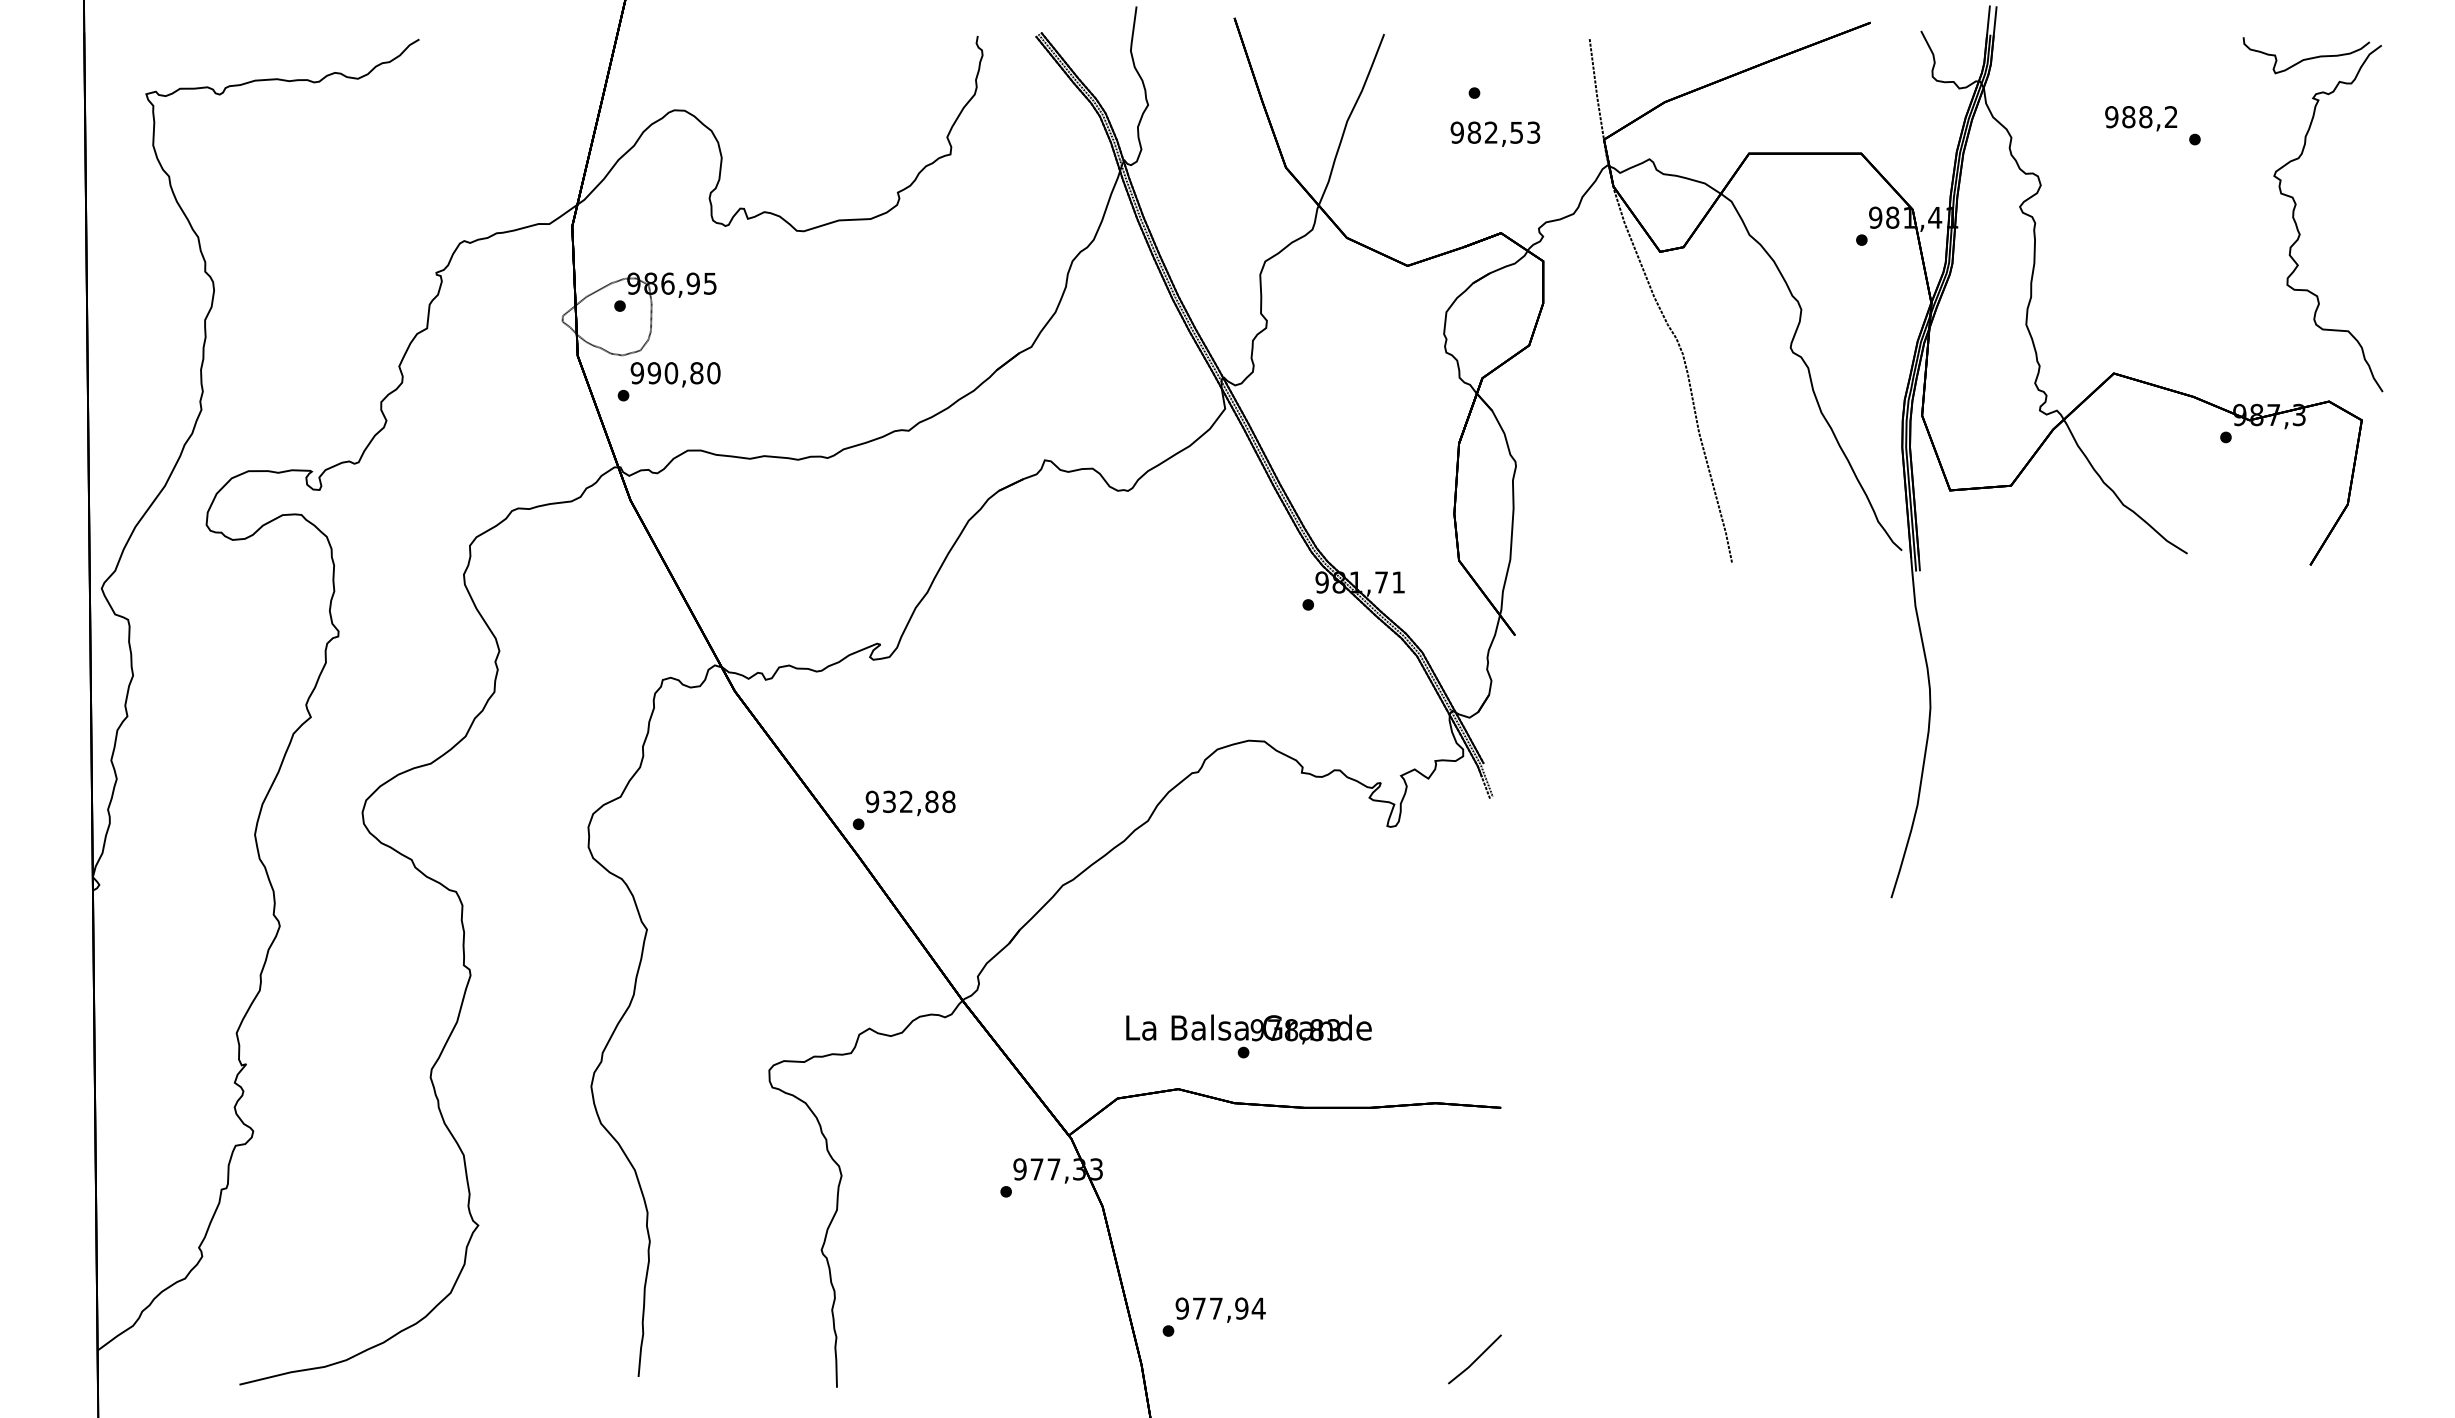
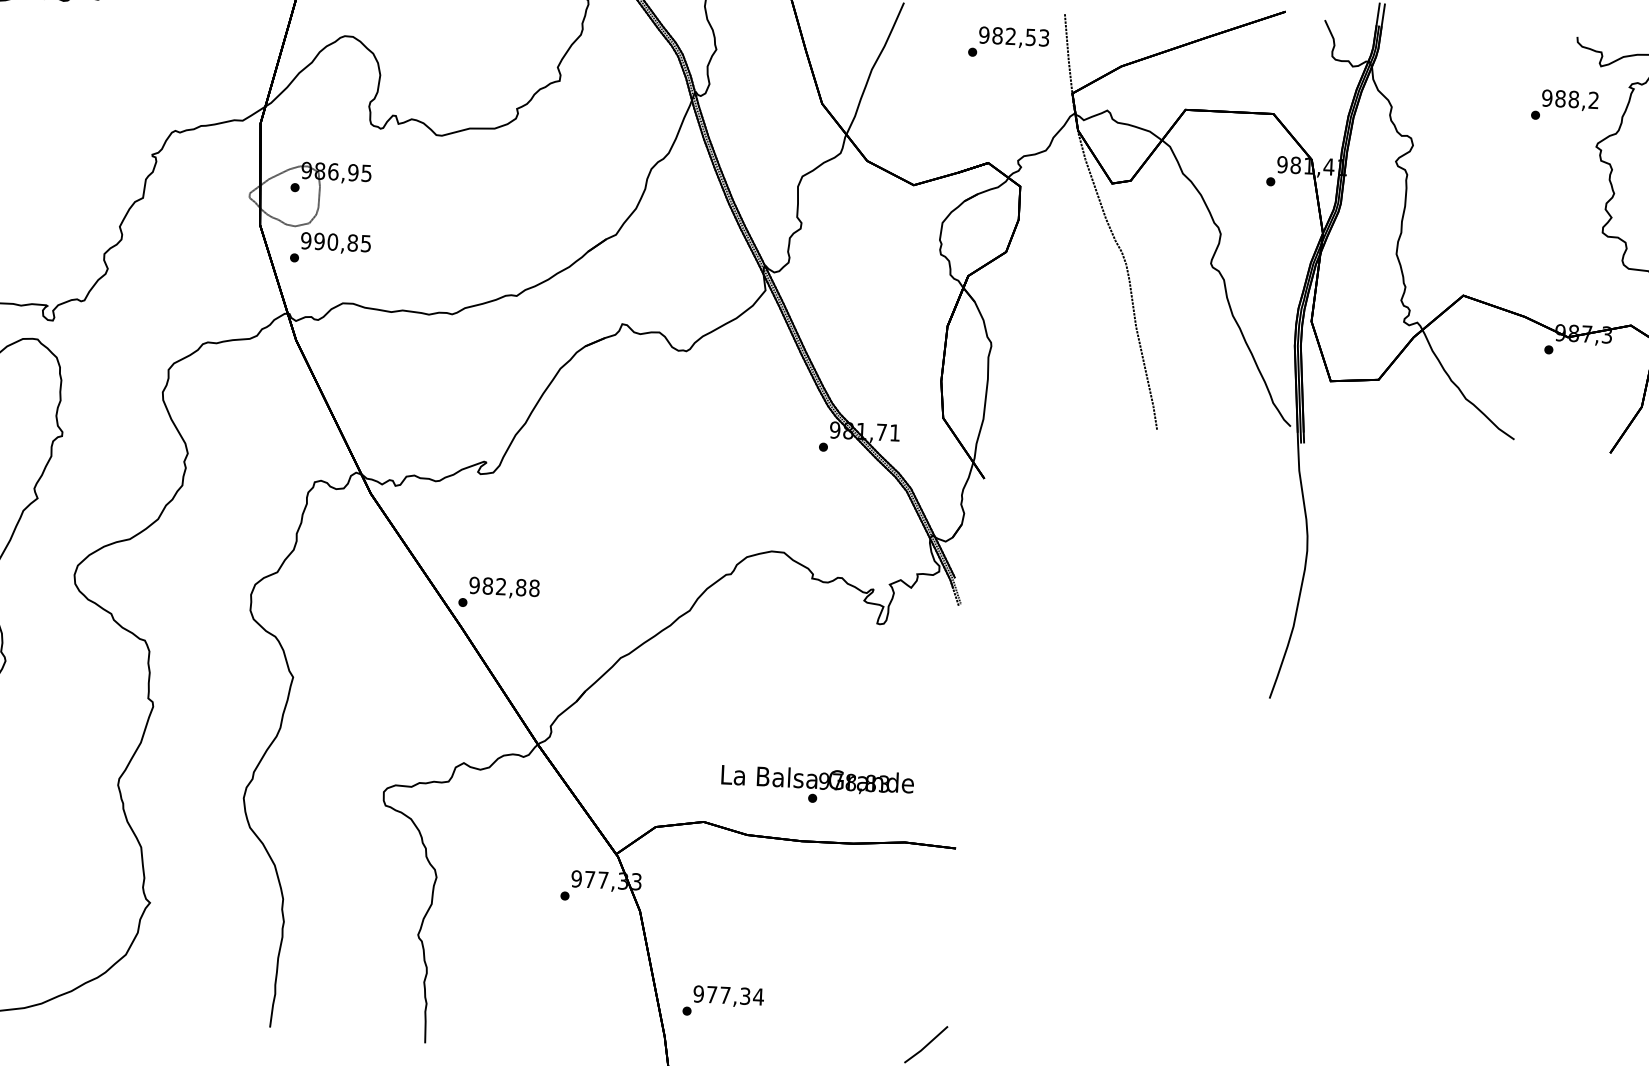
text: (2141, 118) -> (1570, 100), moved
text: (1495, 133) -> (1014, 37), moved
text: (713, 373) -> (365, 243), 990,80 -> 990,85
text: (889, 801) -> (487, 585), 932,88 -> 982,88
text: (1248, 1036) -> (817, 785), moved
text: (1241, 1308) -> (745, 996), 977,94 -> 977,34

